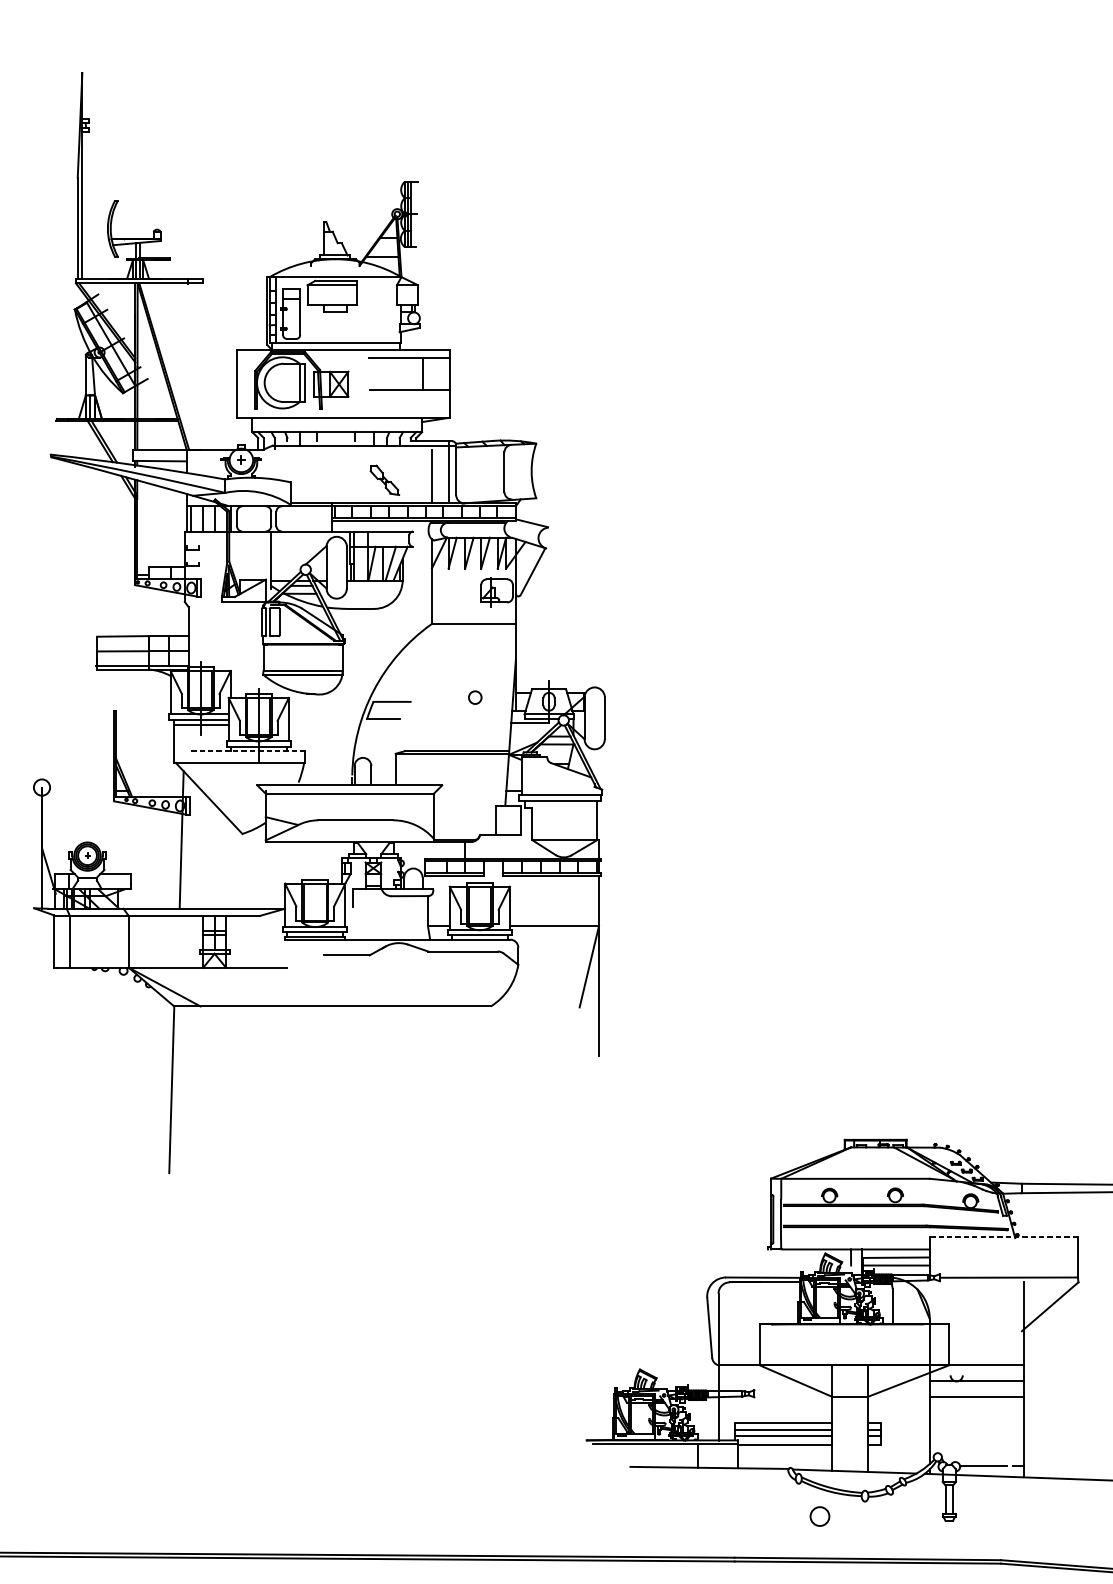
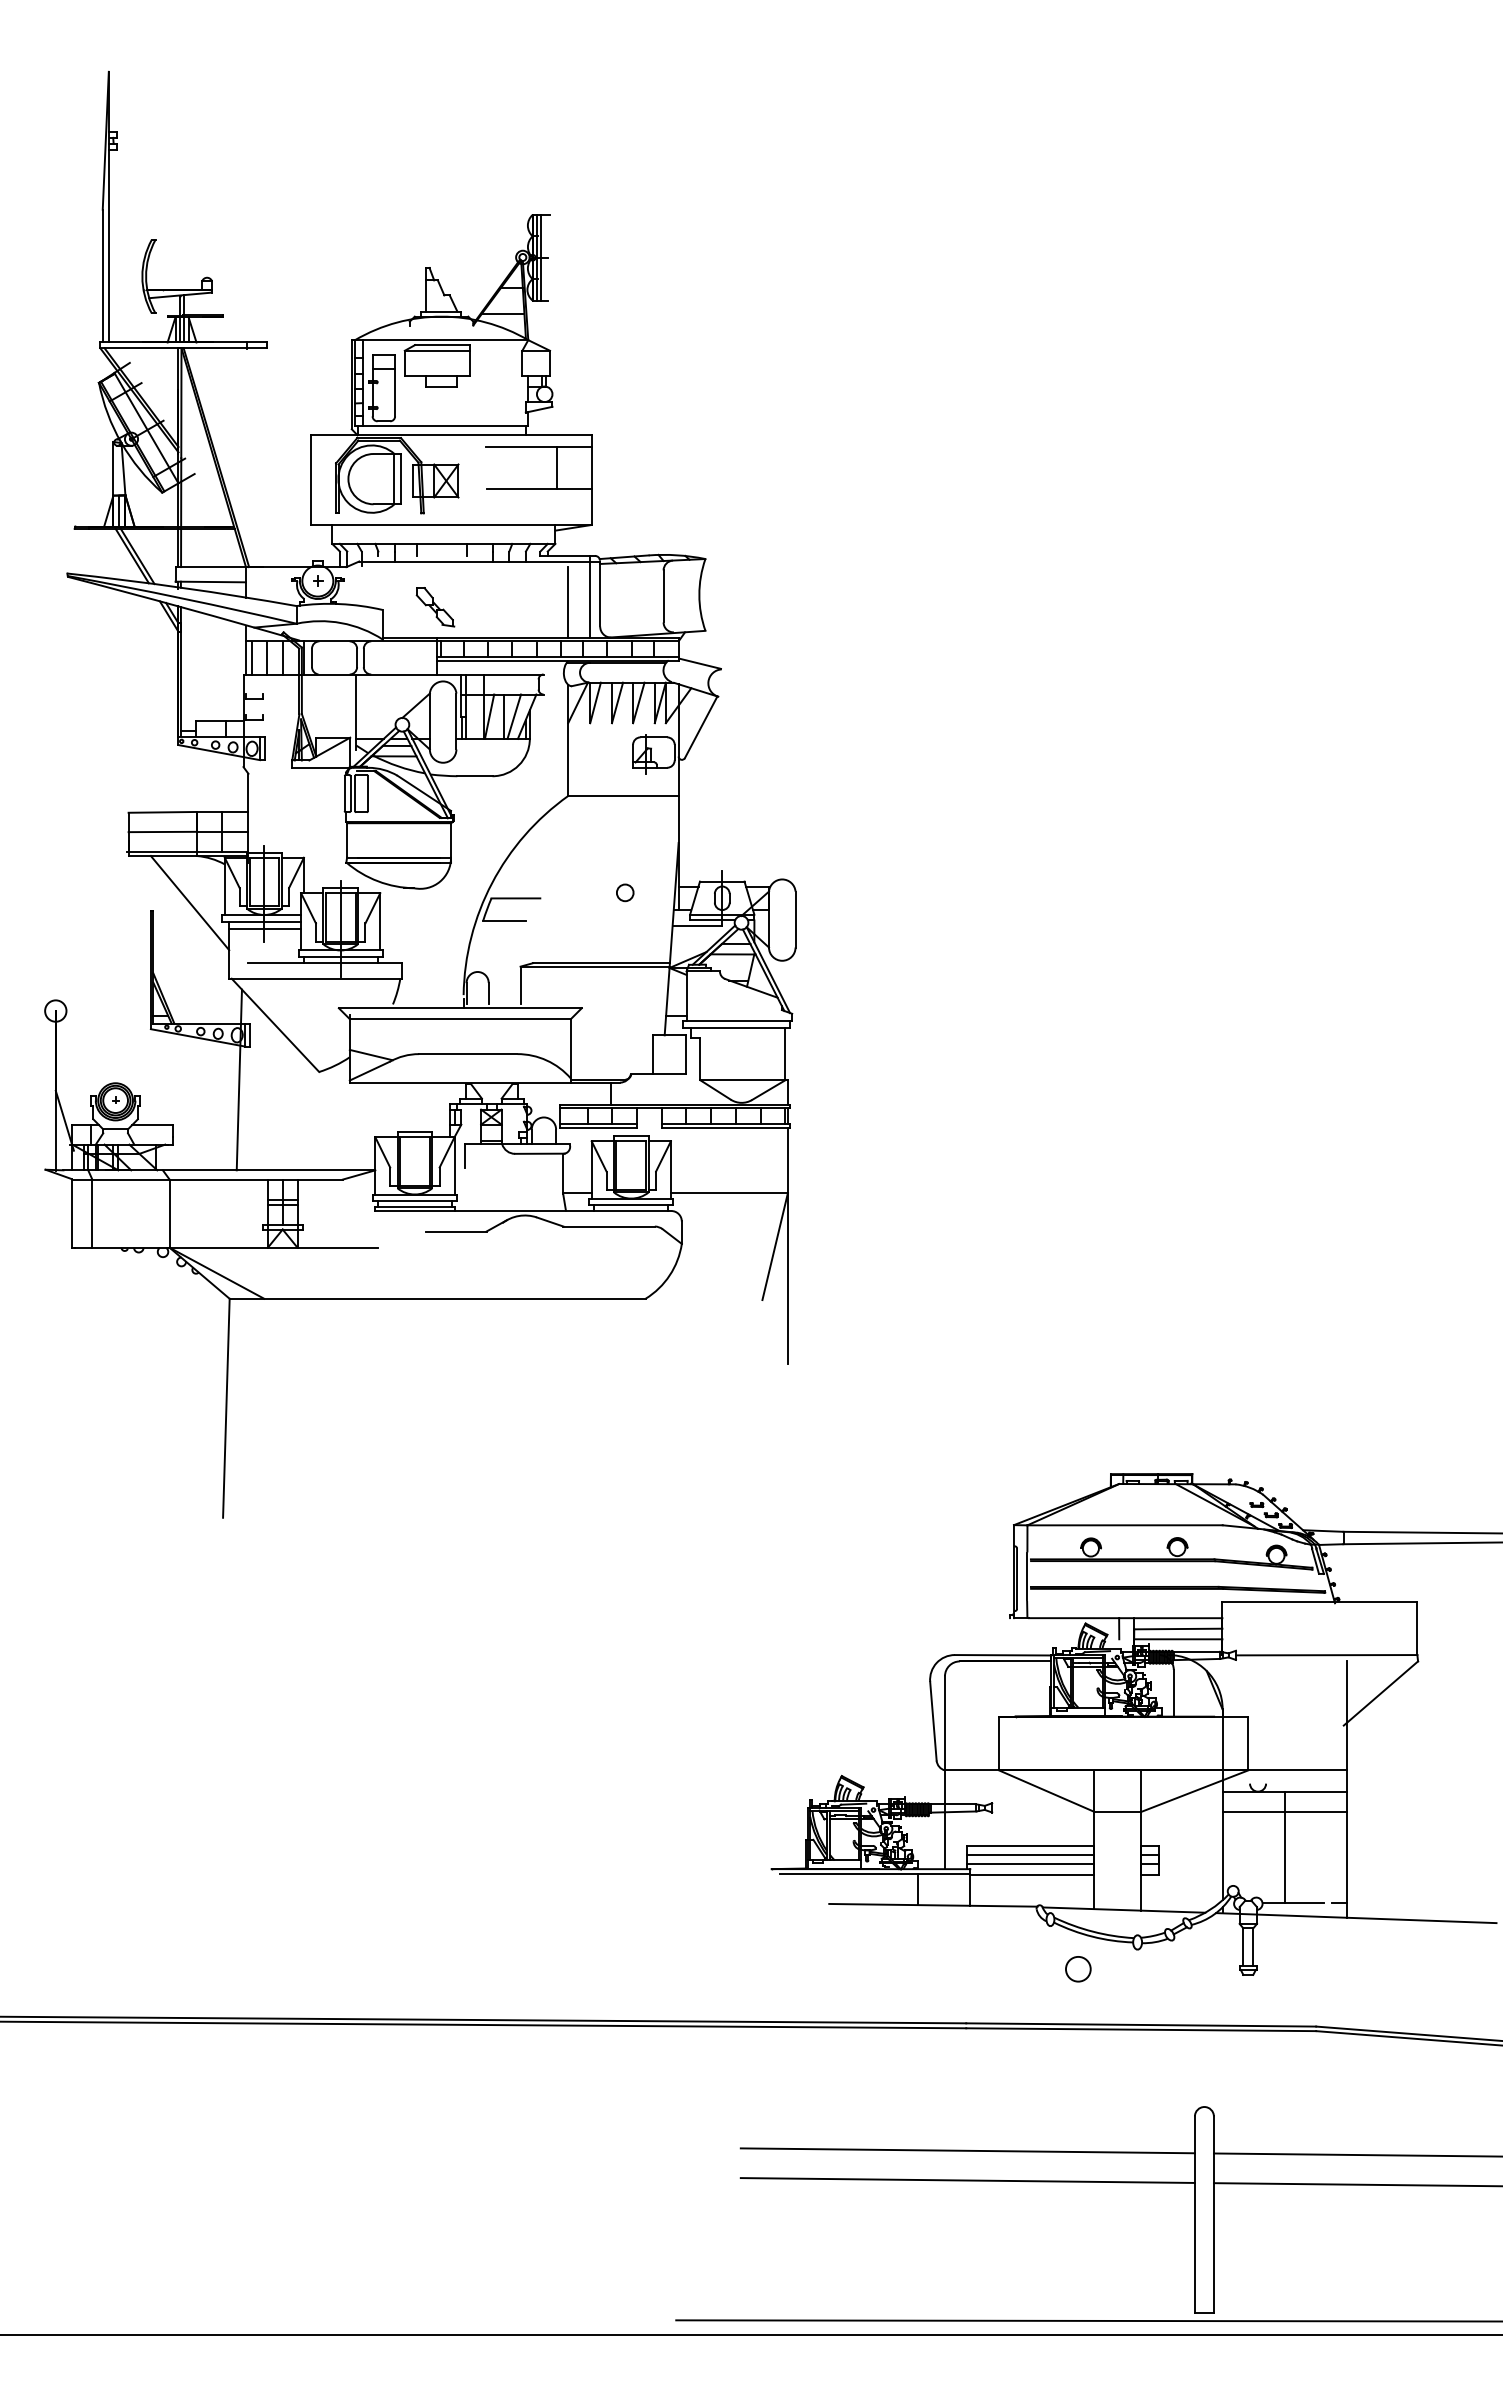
part: (384, 480) -> (435, 607), moved
line: (143, 705) -> (189, 903), added
line: (246, 750) -> (324, 962), dashed -> solid
line: (1003, 1237) -> (1319, 1602), dashed -> solid
line: (976, 1423) -> (1284, 1846), added

